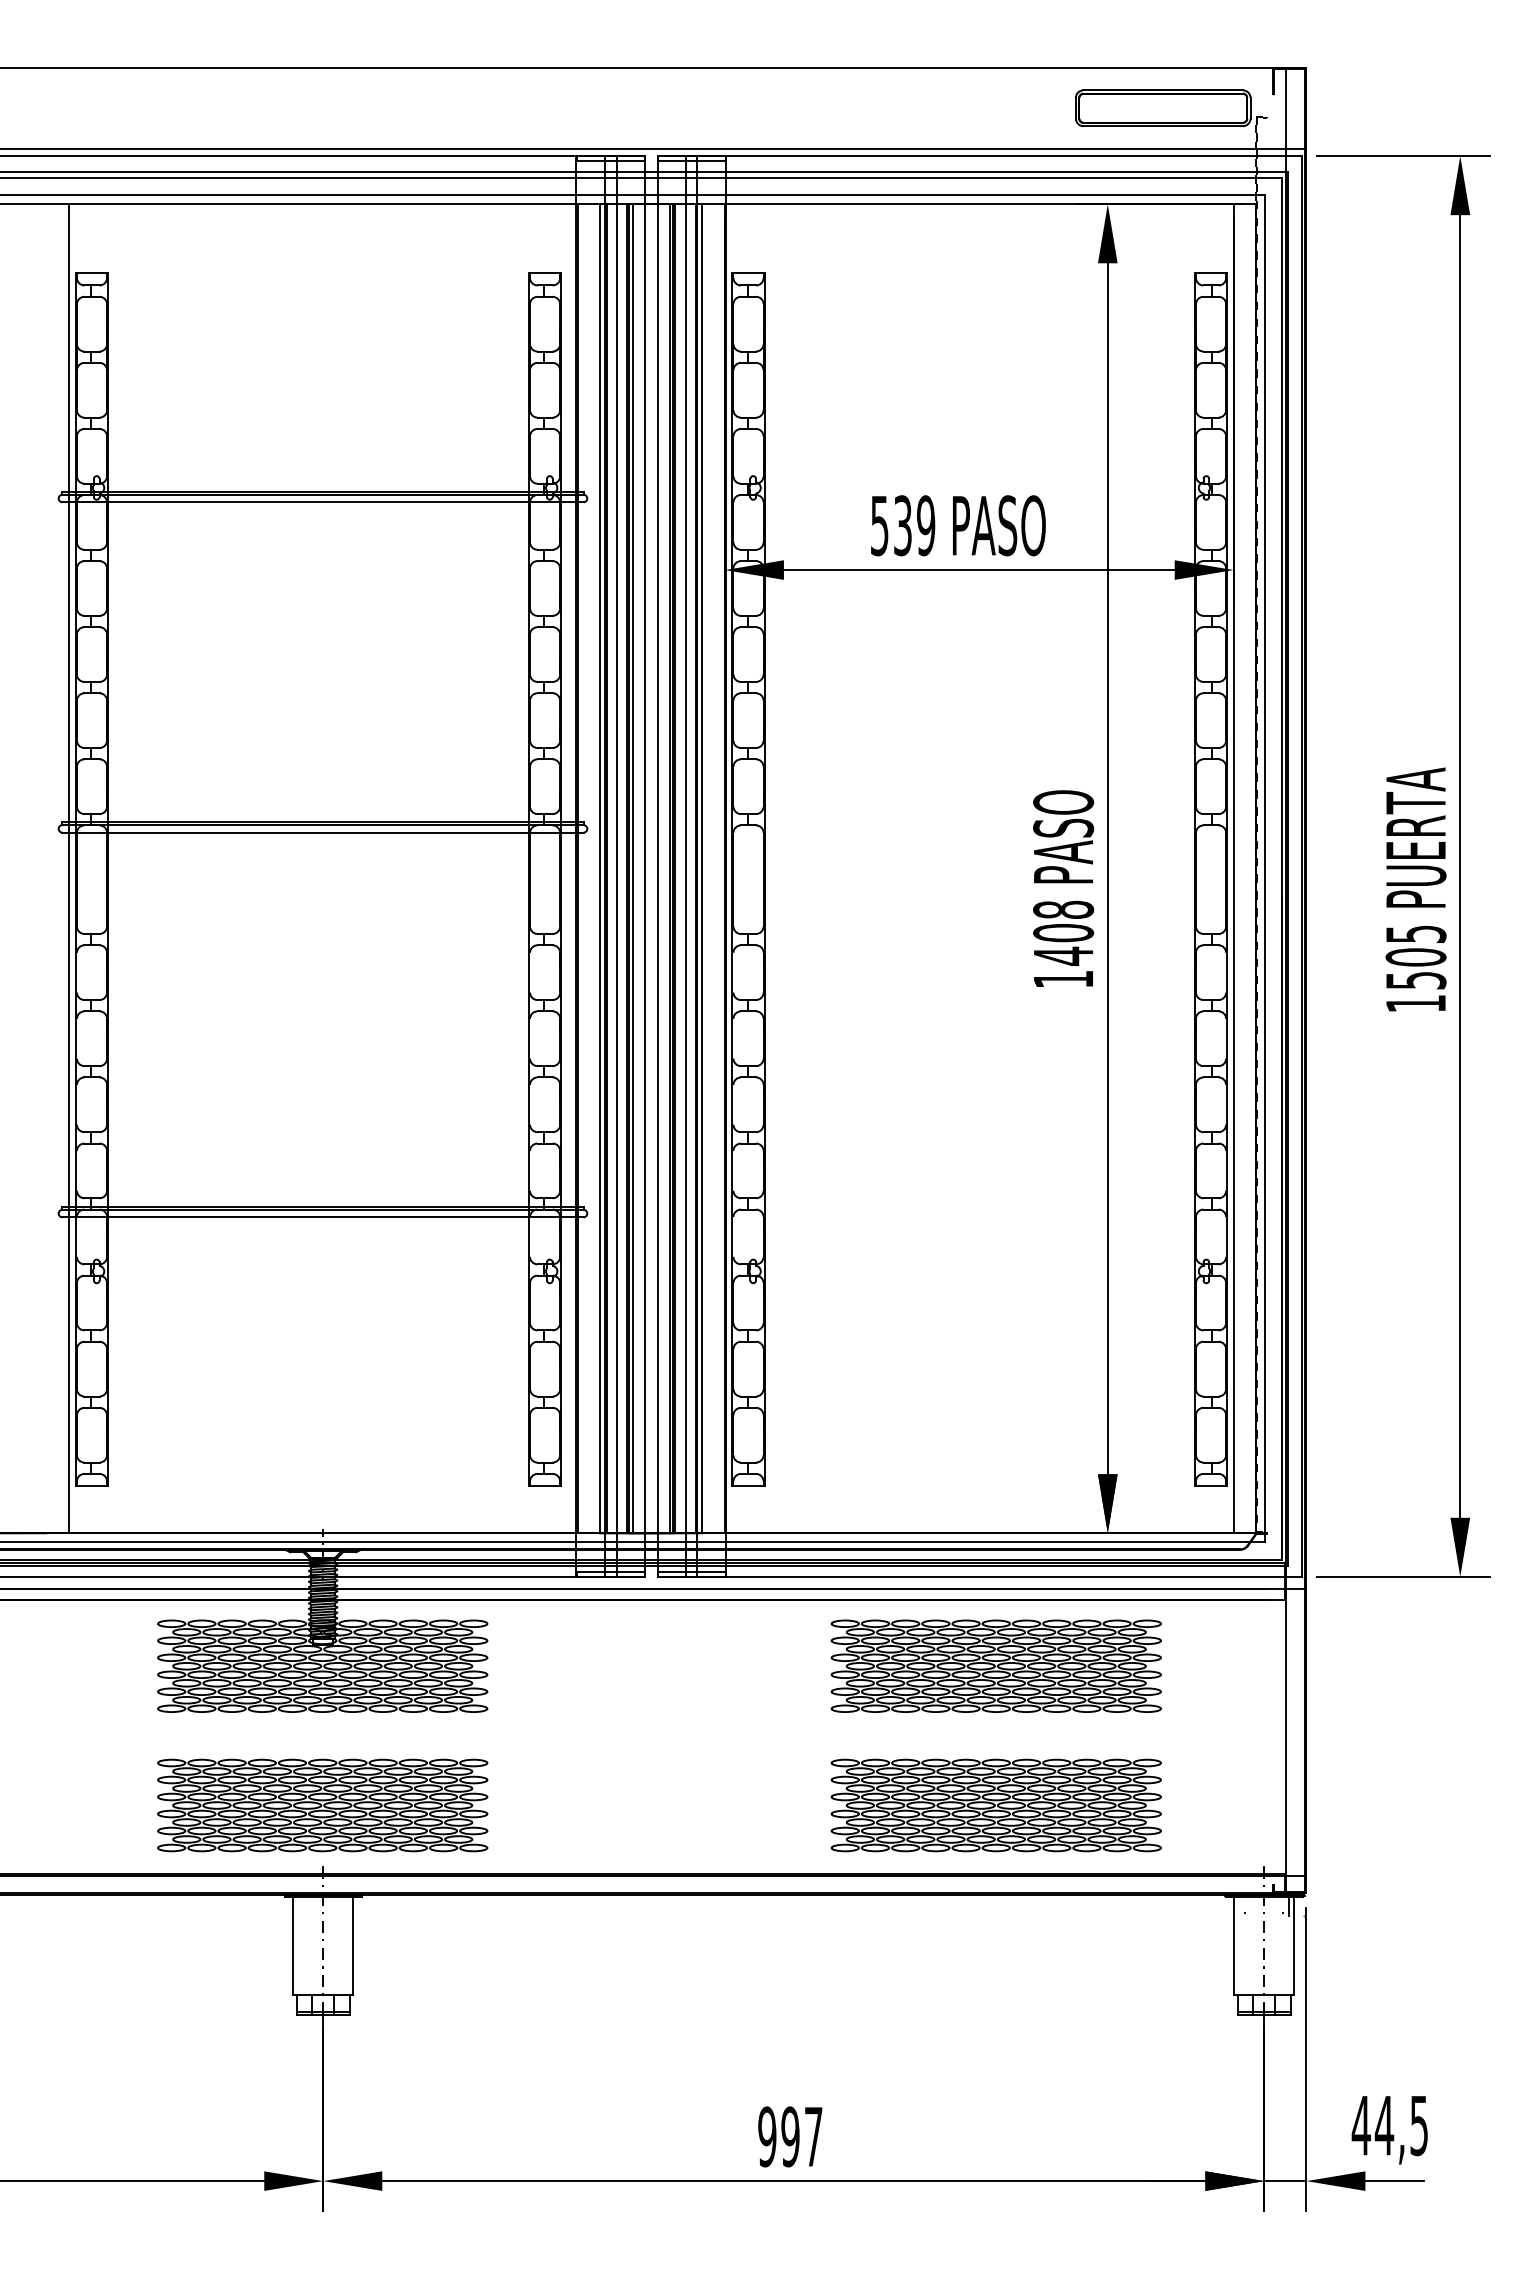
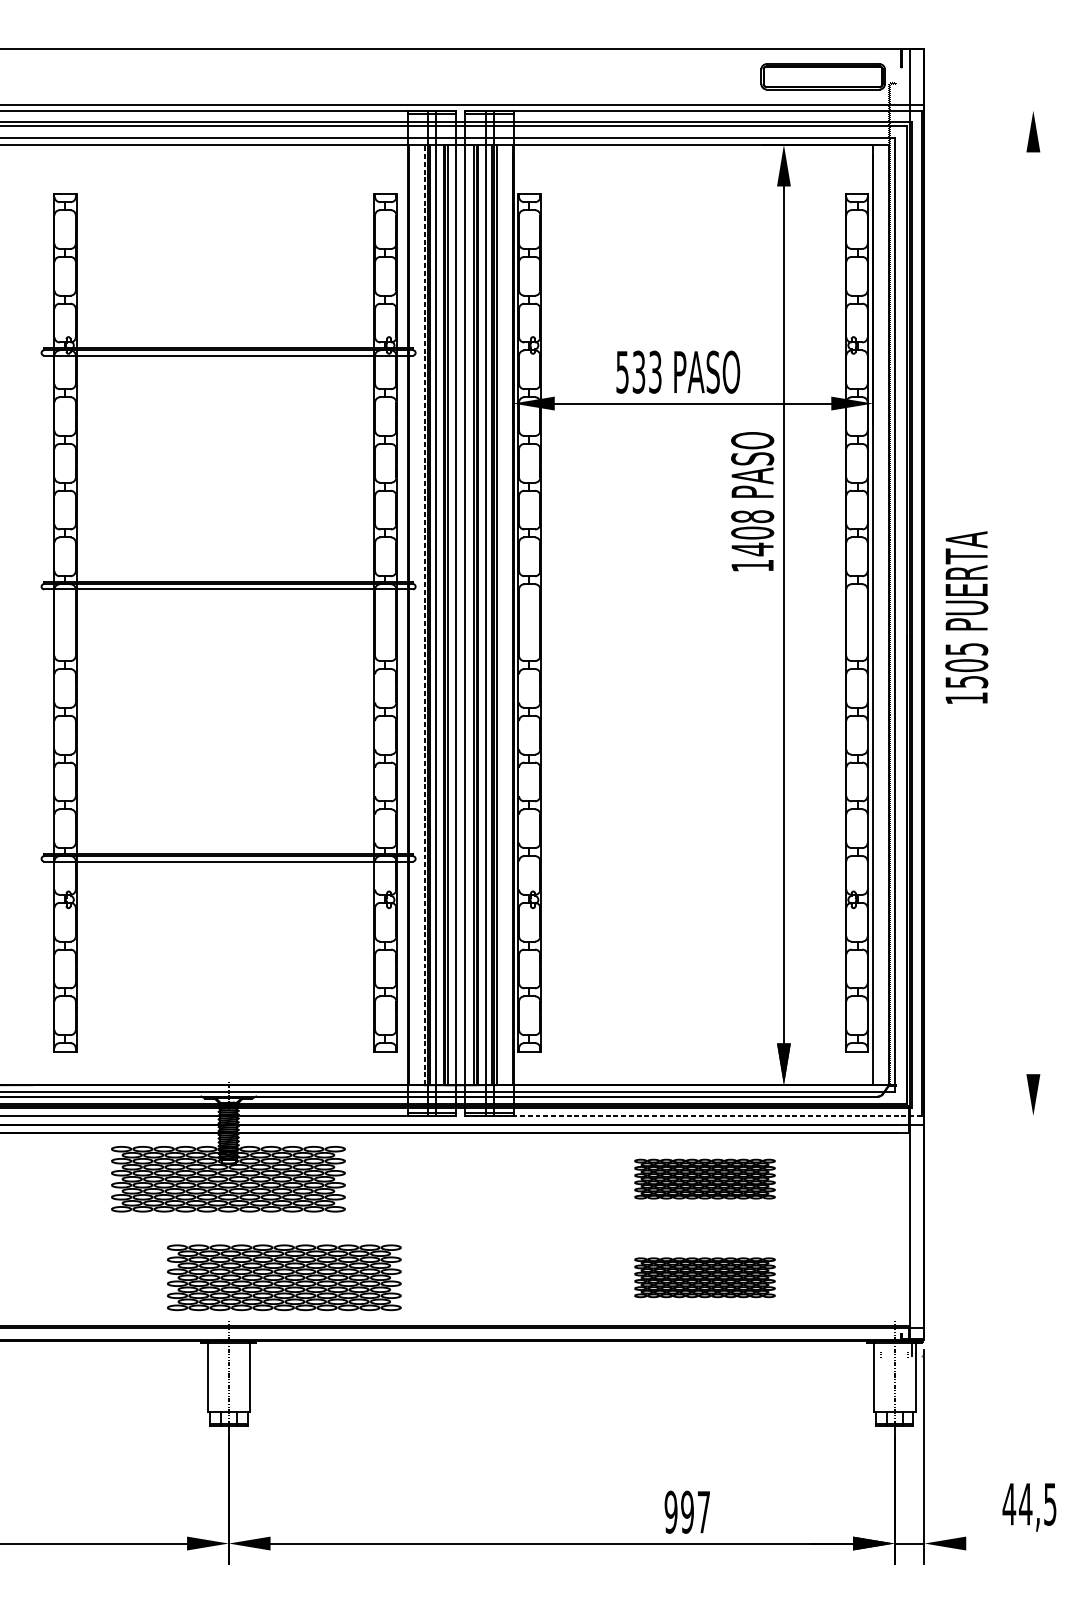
line: (1403, 156) -> (993, 110), removed
text: (926, 525) -> (655, 372), 539 -> 533
line: (1460, 866) -> (1033, 613), removed
line: (68, 868) -> (48, 614), removed
line: (600, 868) -> (424, 614), solid -> dashed
text: (1063, 888) -> (752, 501), moved
text: (1415, 889) -> (966, 617), moved
line: (980, 1576) -> (693, 1115), solid -> dashed
line: (1403, 1576) -> (993, 1115), removed
part: (995, 1665) -> (704, 1178), size x0.6
part: (322, 1805) -> (284, 1277), moved
part: (995, 1805) -> (704, 1277), size x0.6
text: (1389, 2130) -> (1029, 1507), moved
text: (790, 2136) -> (687, 1511), moved
line: (1394, 2181) -> (986, 1543), removed

